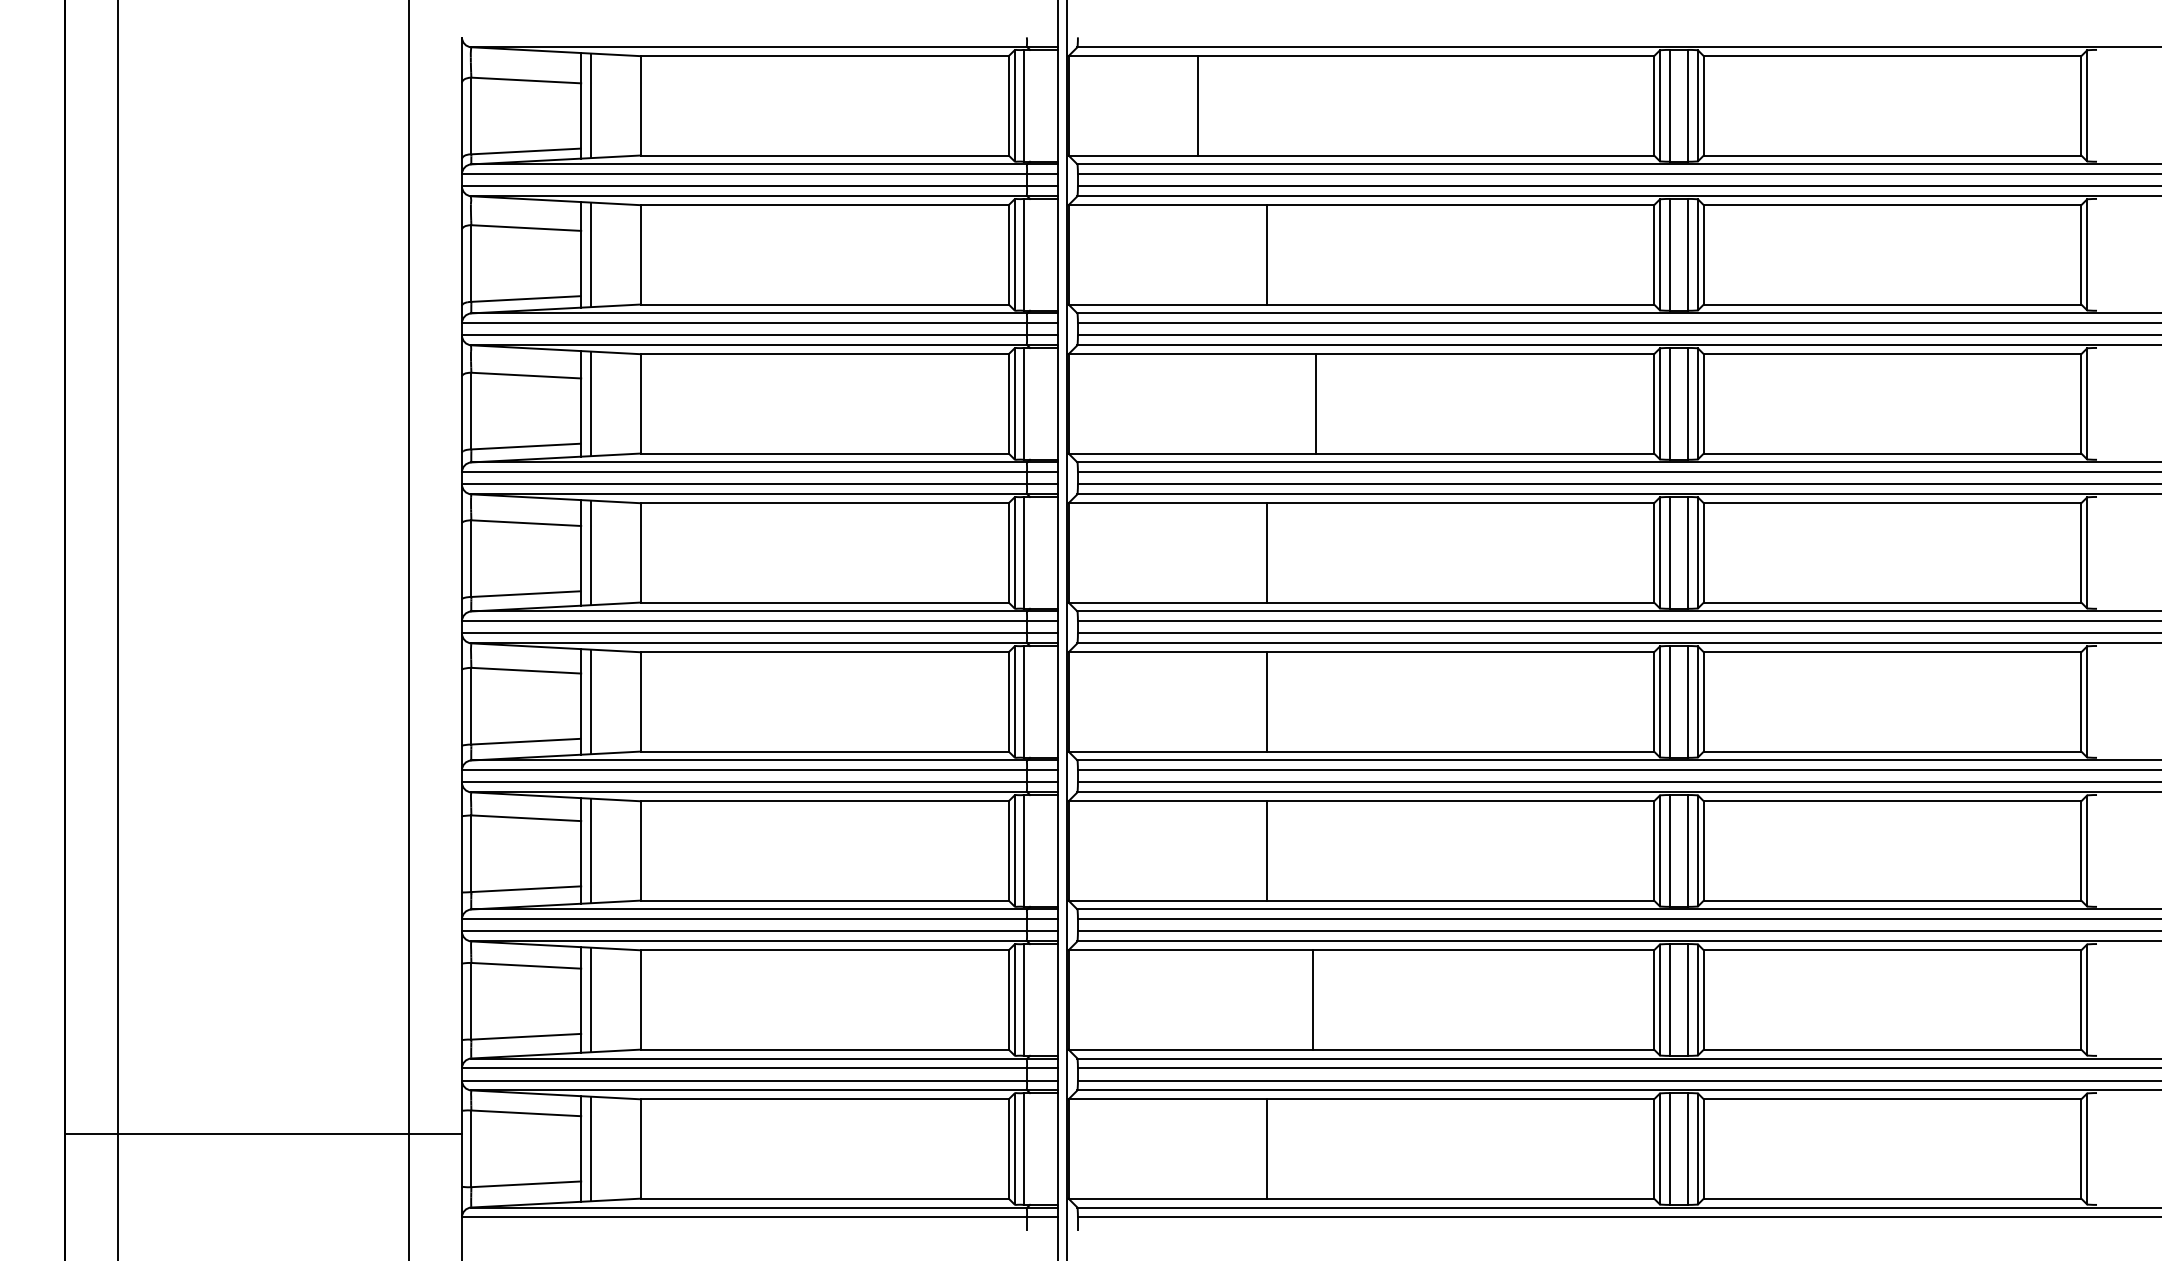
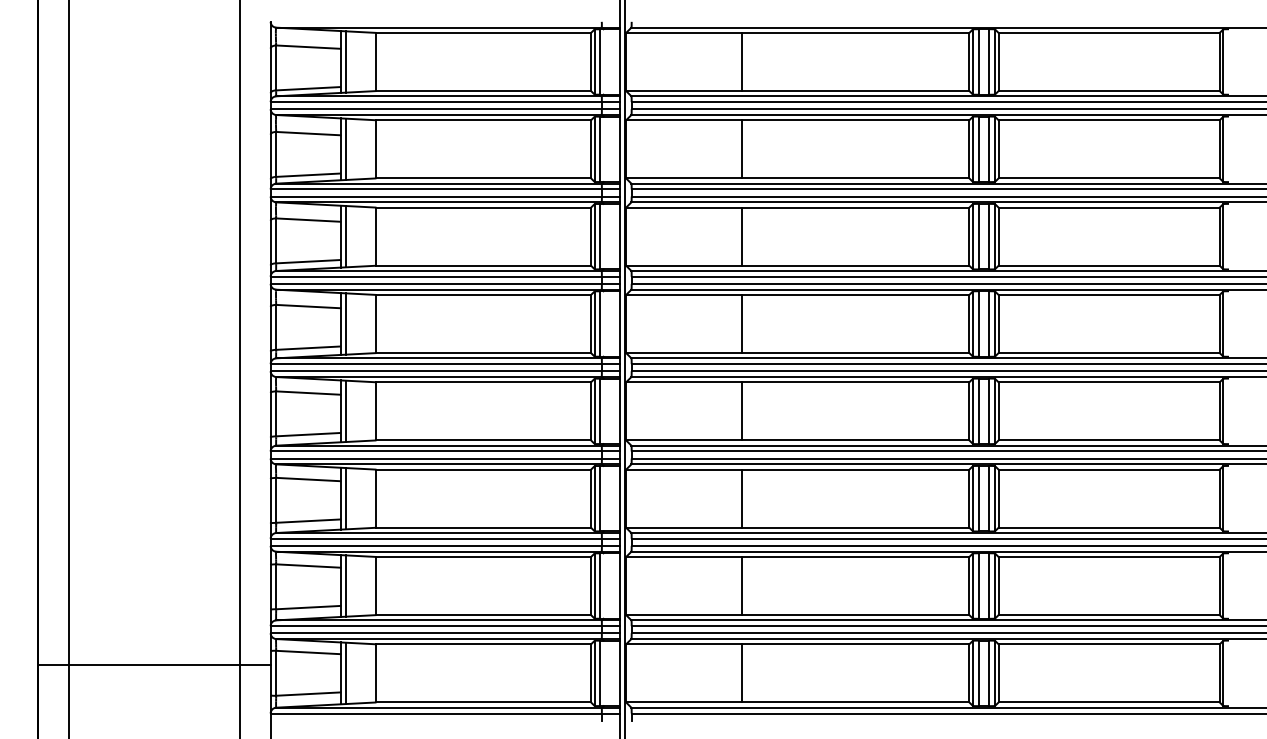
line: (1198, 104) -> (742, 61), moved
line: (1316, 403) -> (742, 236), moved
line: (1313, 999) -> (742, 585), moved

